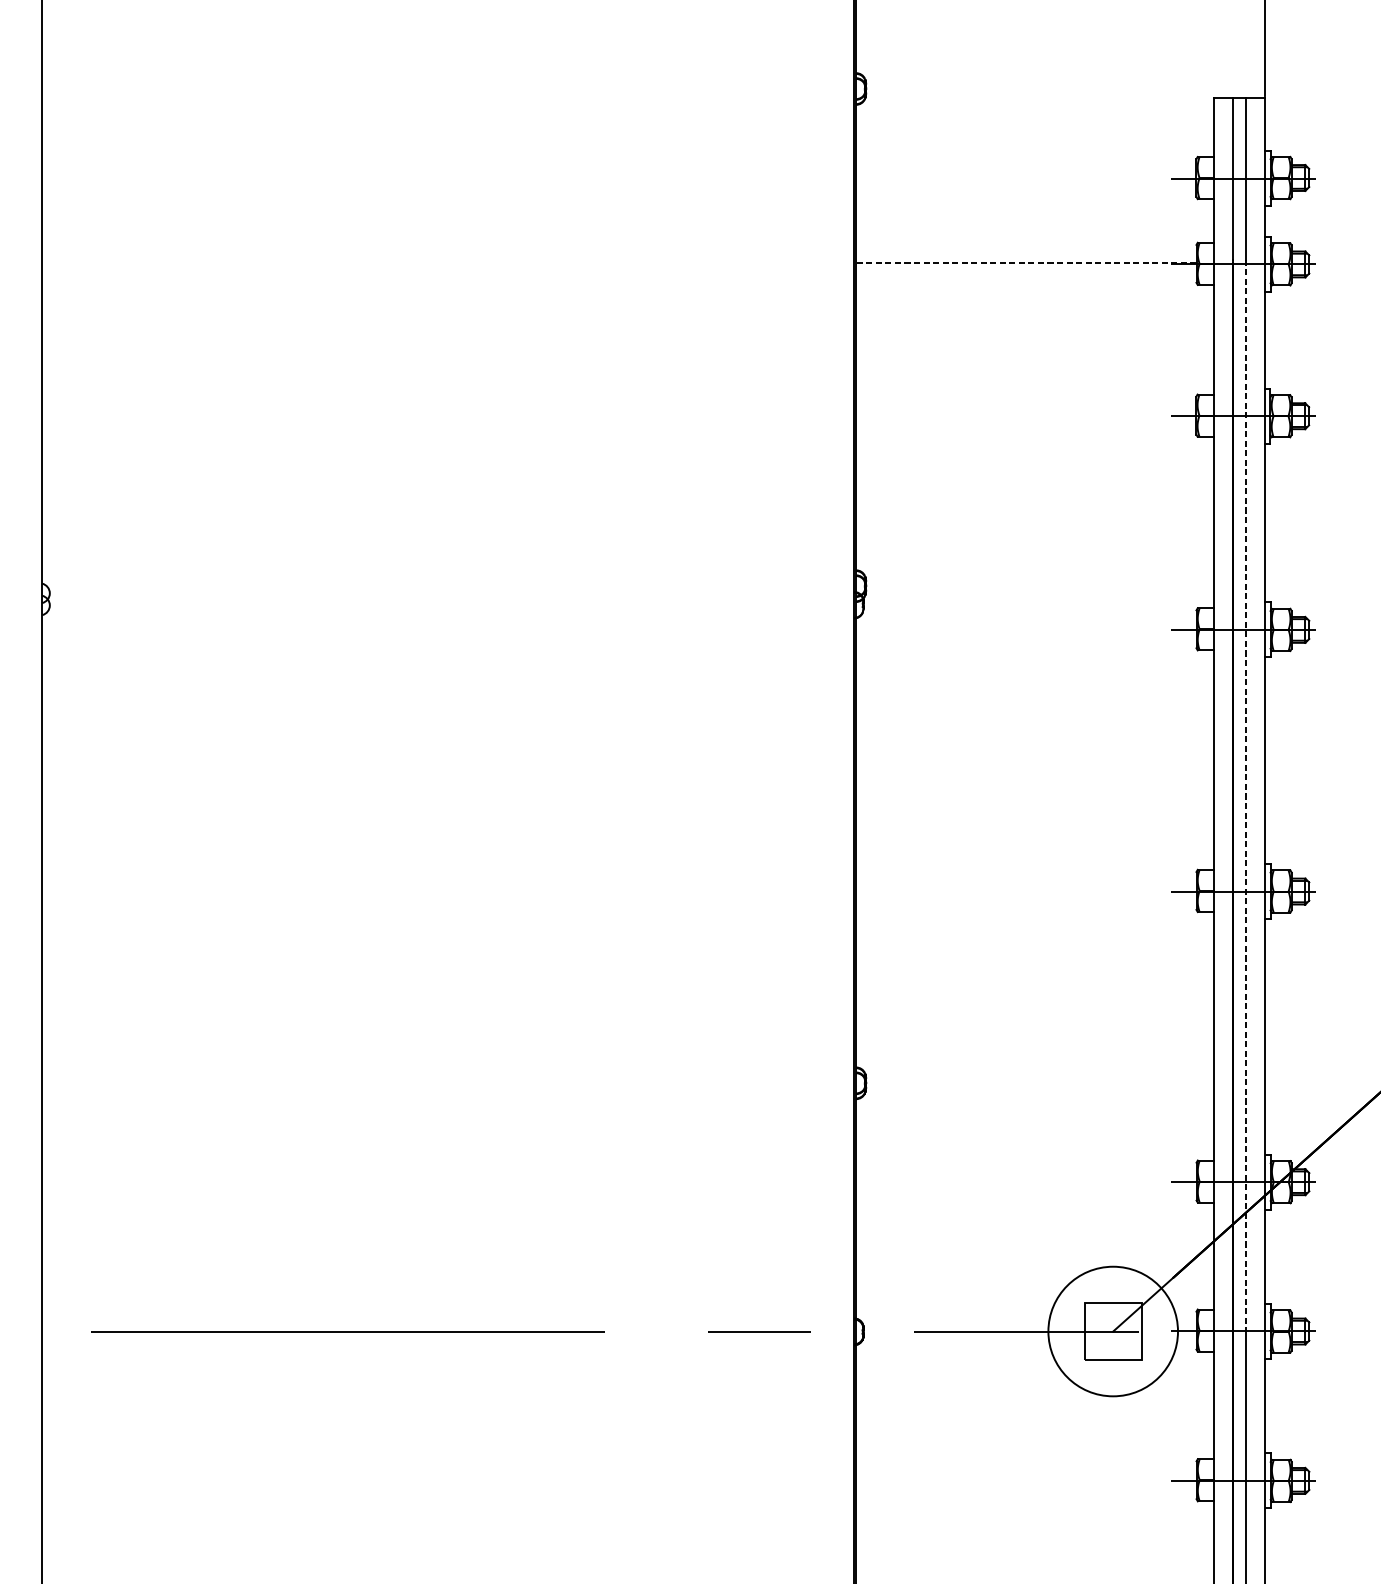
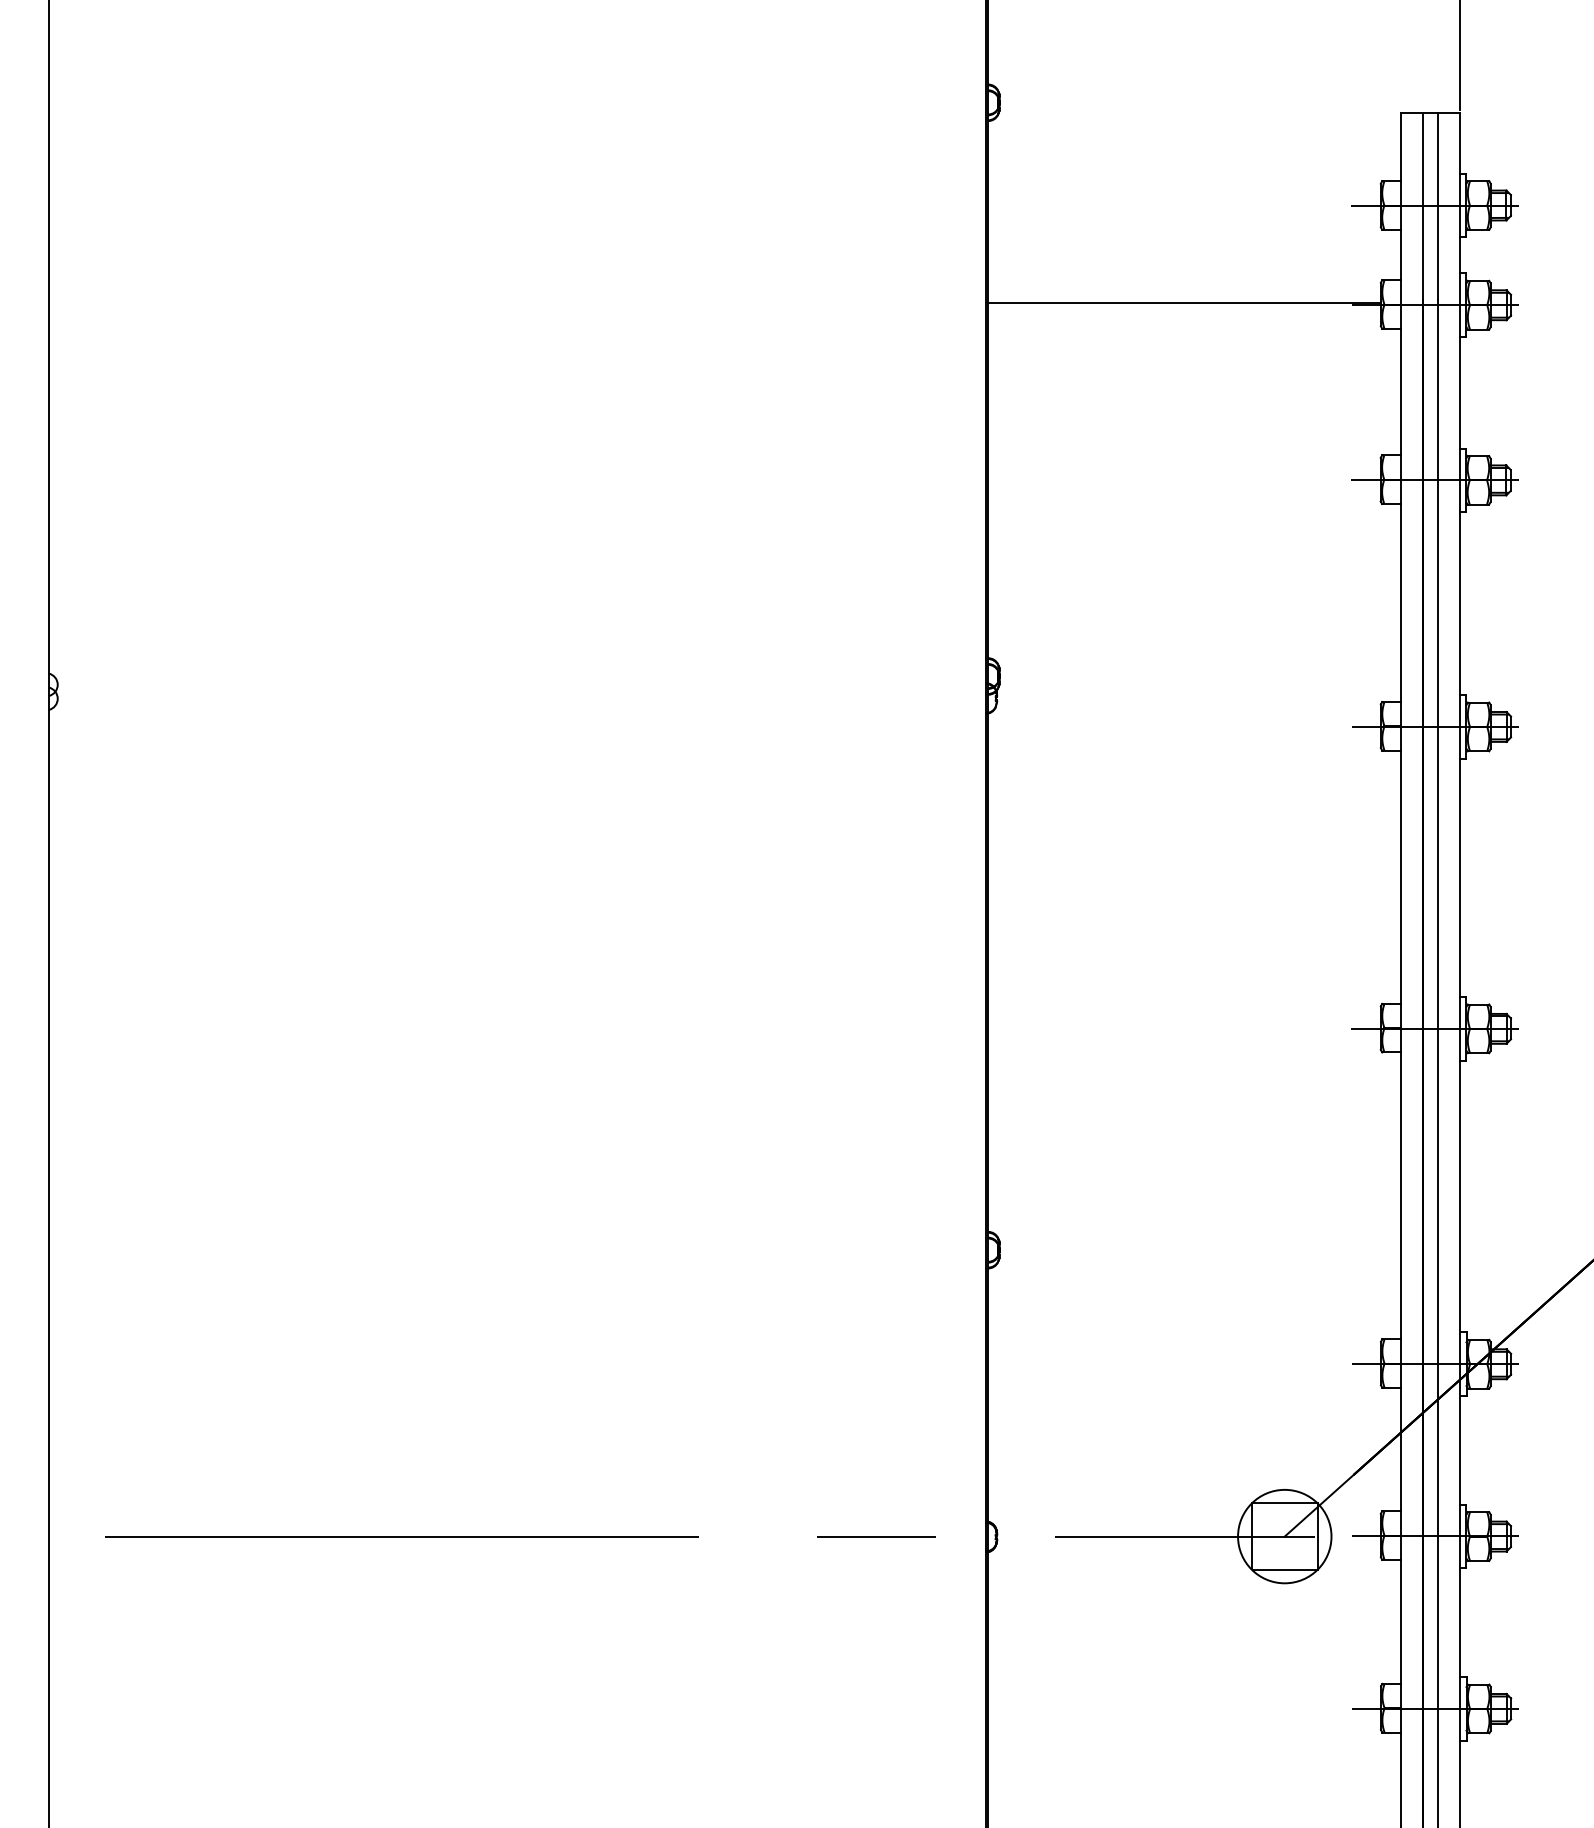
line: (1026, 262) -> (1184, 303), dashed -> solid
line: (1246, 795) -> (1438, 918), dashed -> solid
circle: (1112, 1331) -> (1284, 1536), size x0.62

